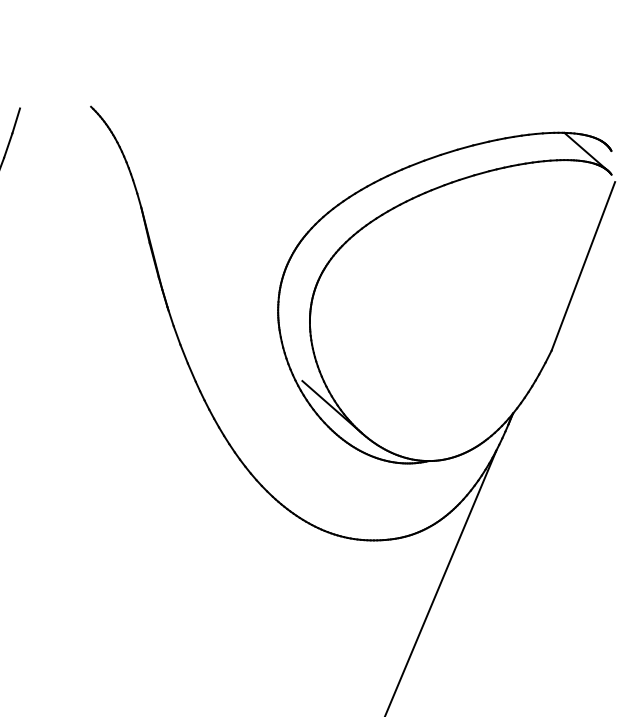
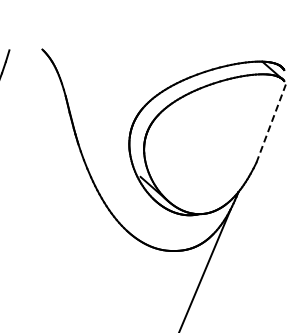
line: (584, 265) -> (271, 123), solid -> dashed

